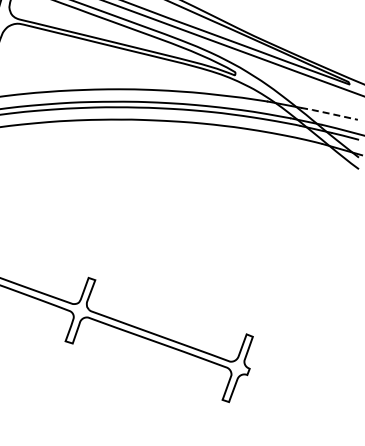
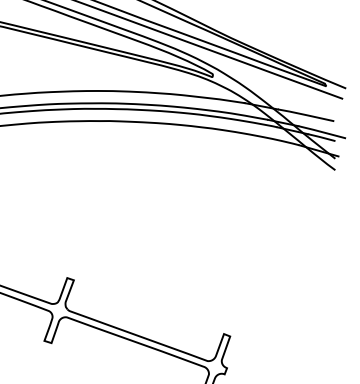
line: (329, 113) -> (306, 114), dashed -> solid

